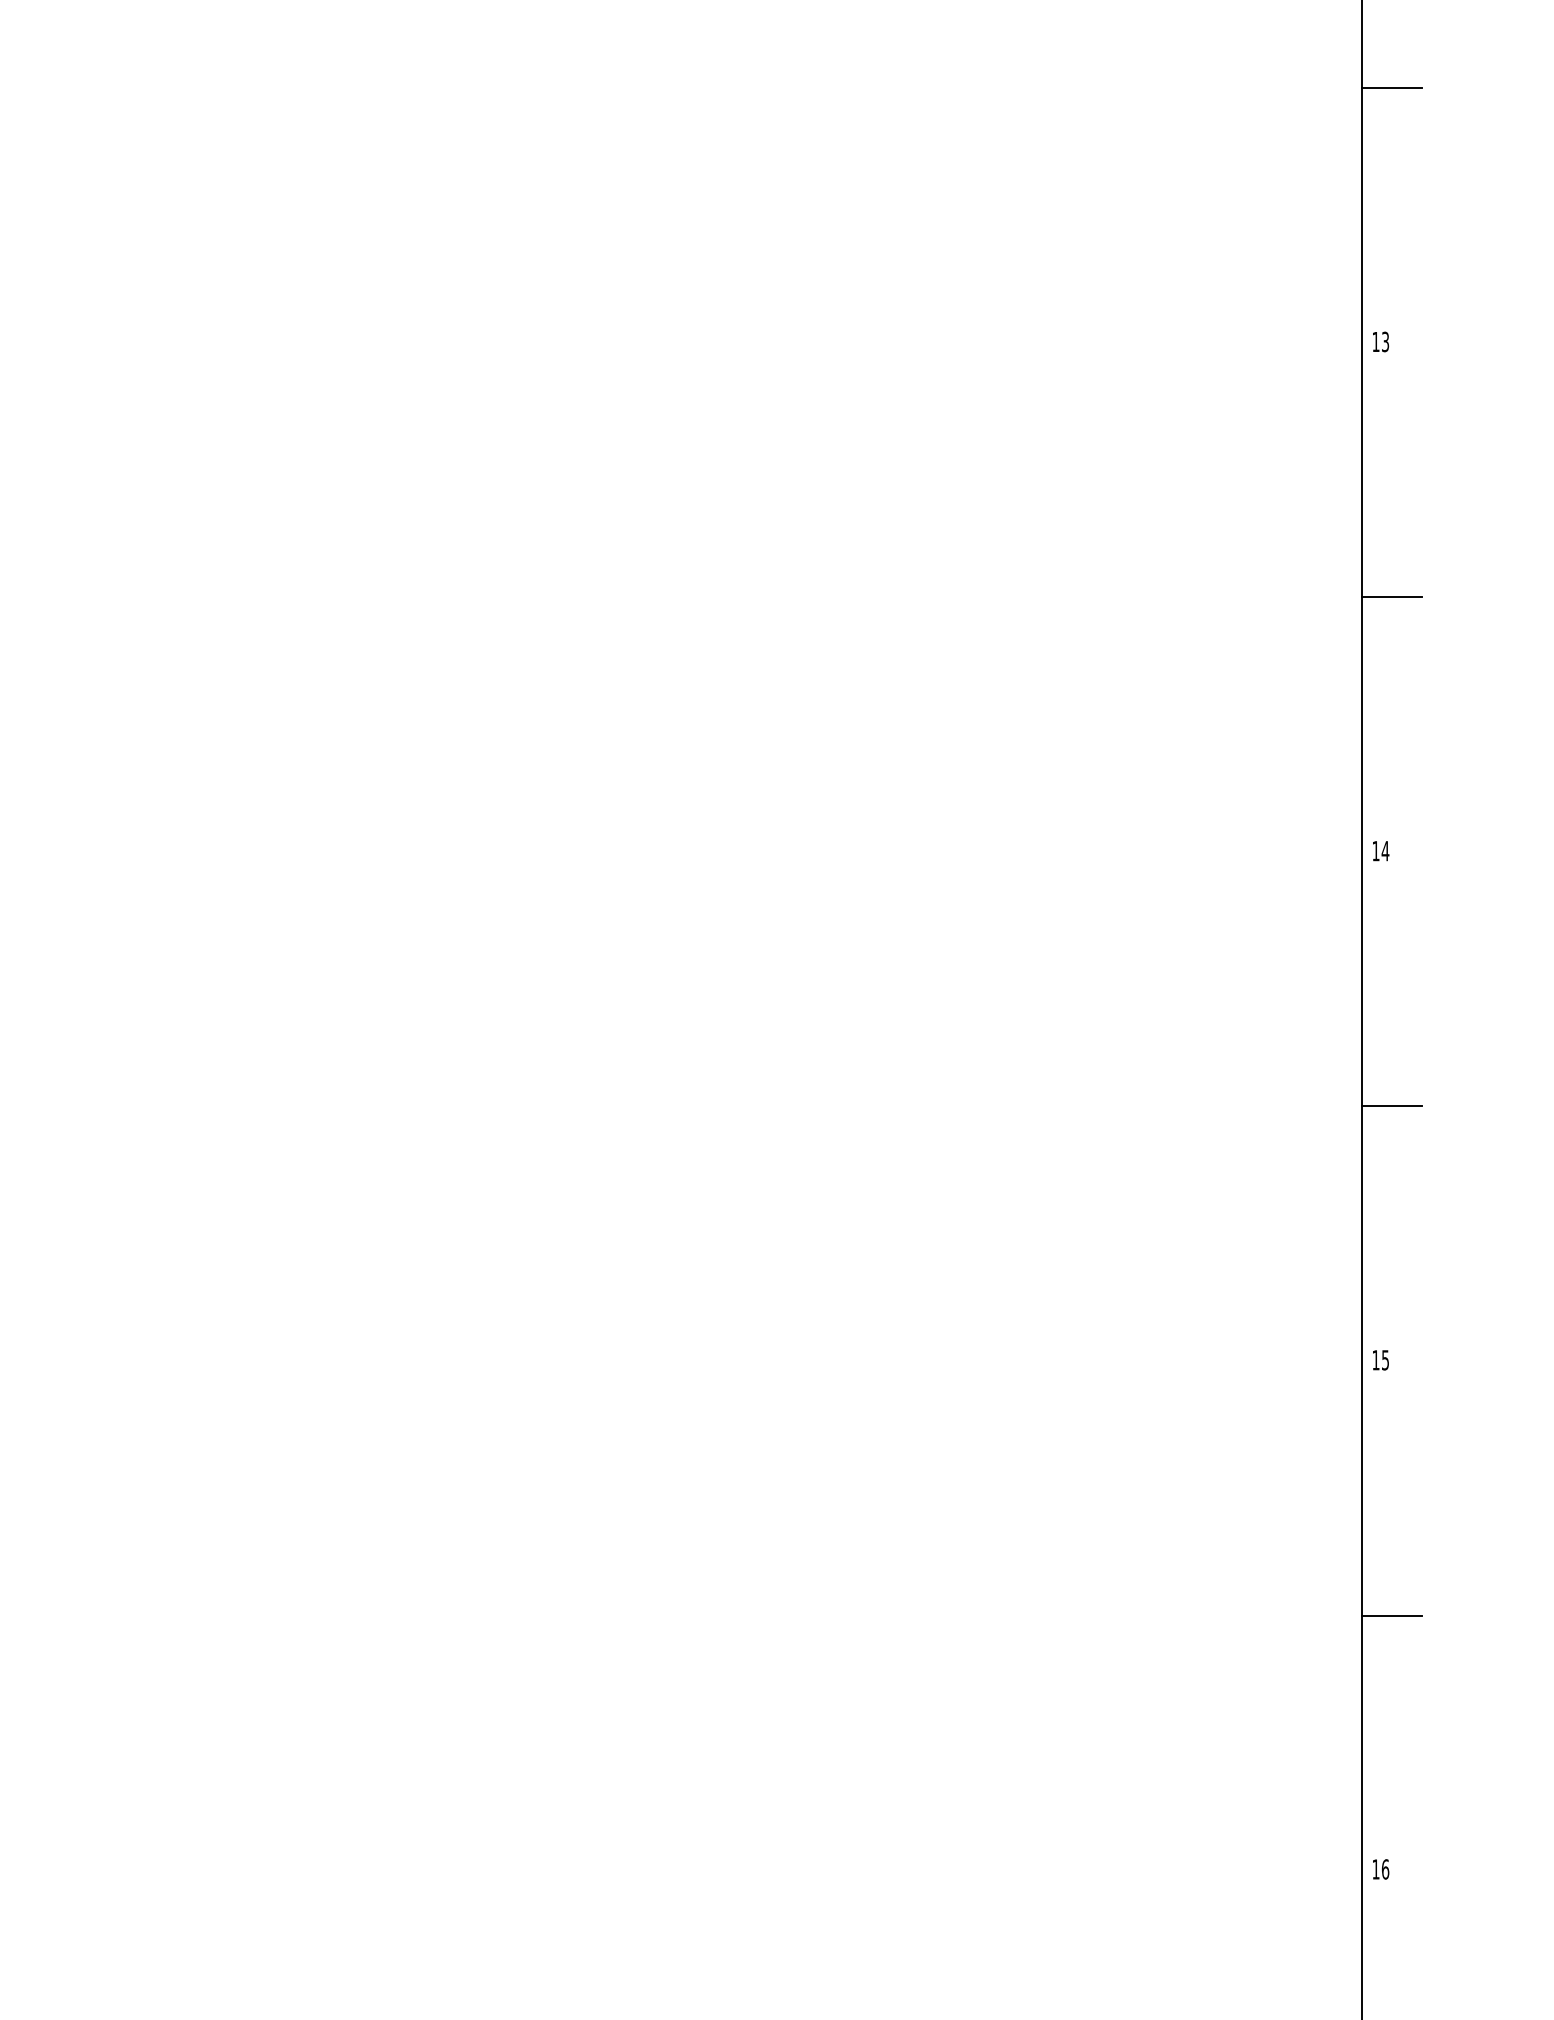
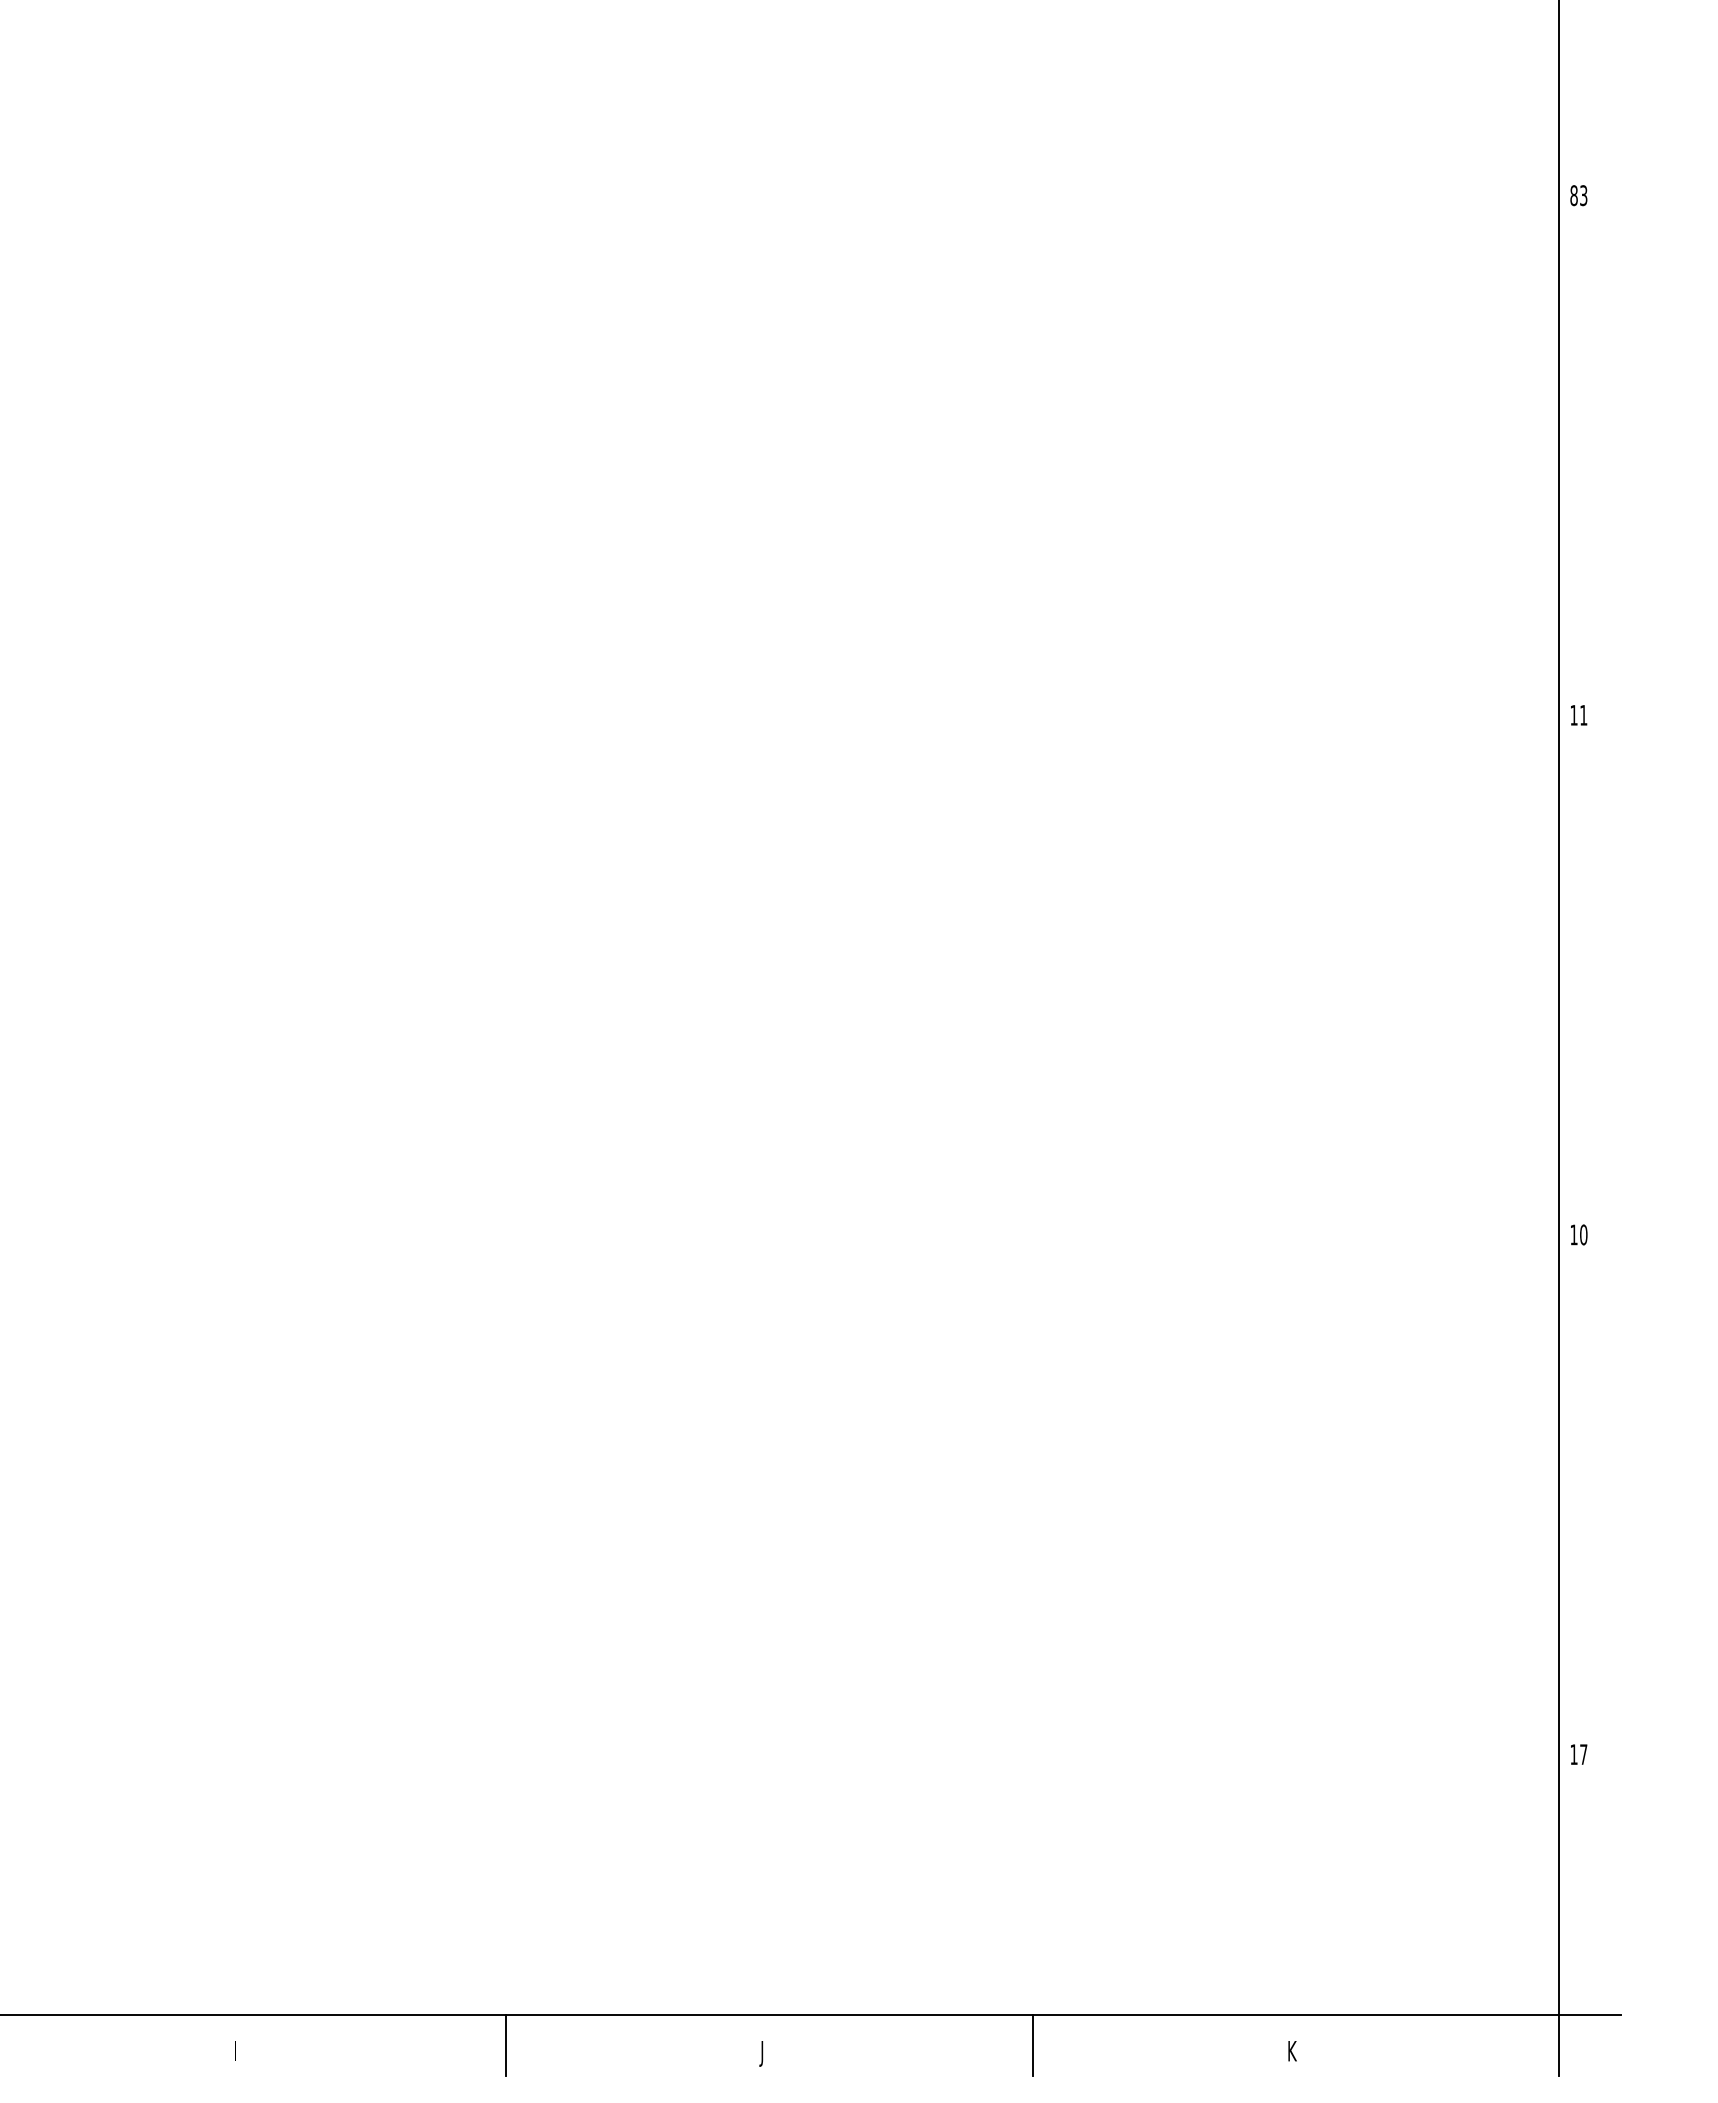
text: (1375, 341) -> (1573, 195), 13 -> 83
line: (1391, 597) -> (1589, 456), removed
text: (1385, 851) -> (1583, 715), 14 -> 11
line: (1391, 1106) -> (1589, 975), removed
text: (1385, 1359) -> (1583, 1234), 15 -> 10
line: (1391, 1615) -> (1589, 1495), removed
text: (1385, 1869) -> (1583, 1754), 16 -> 17

